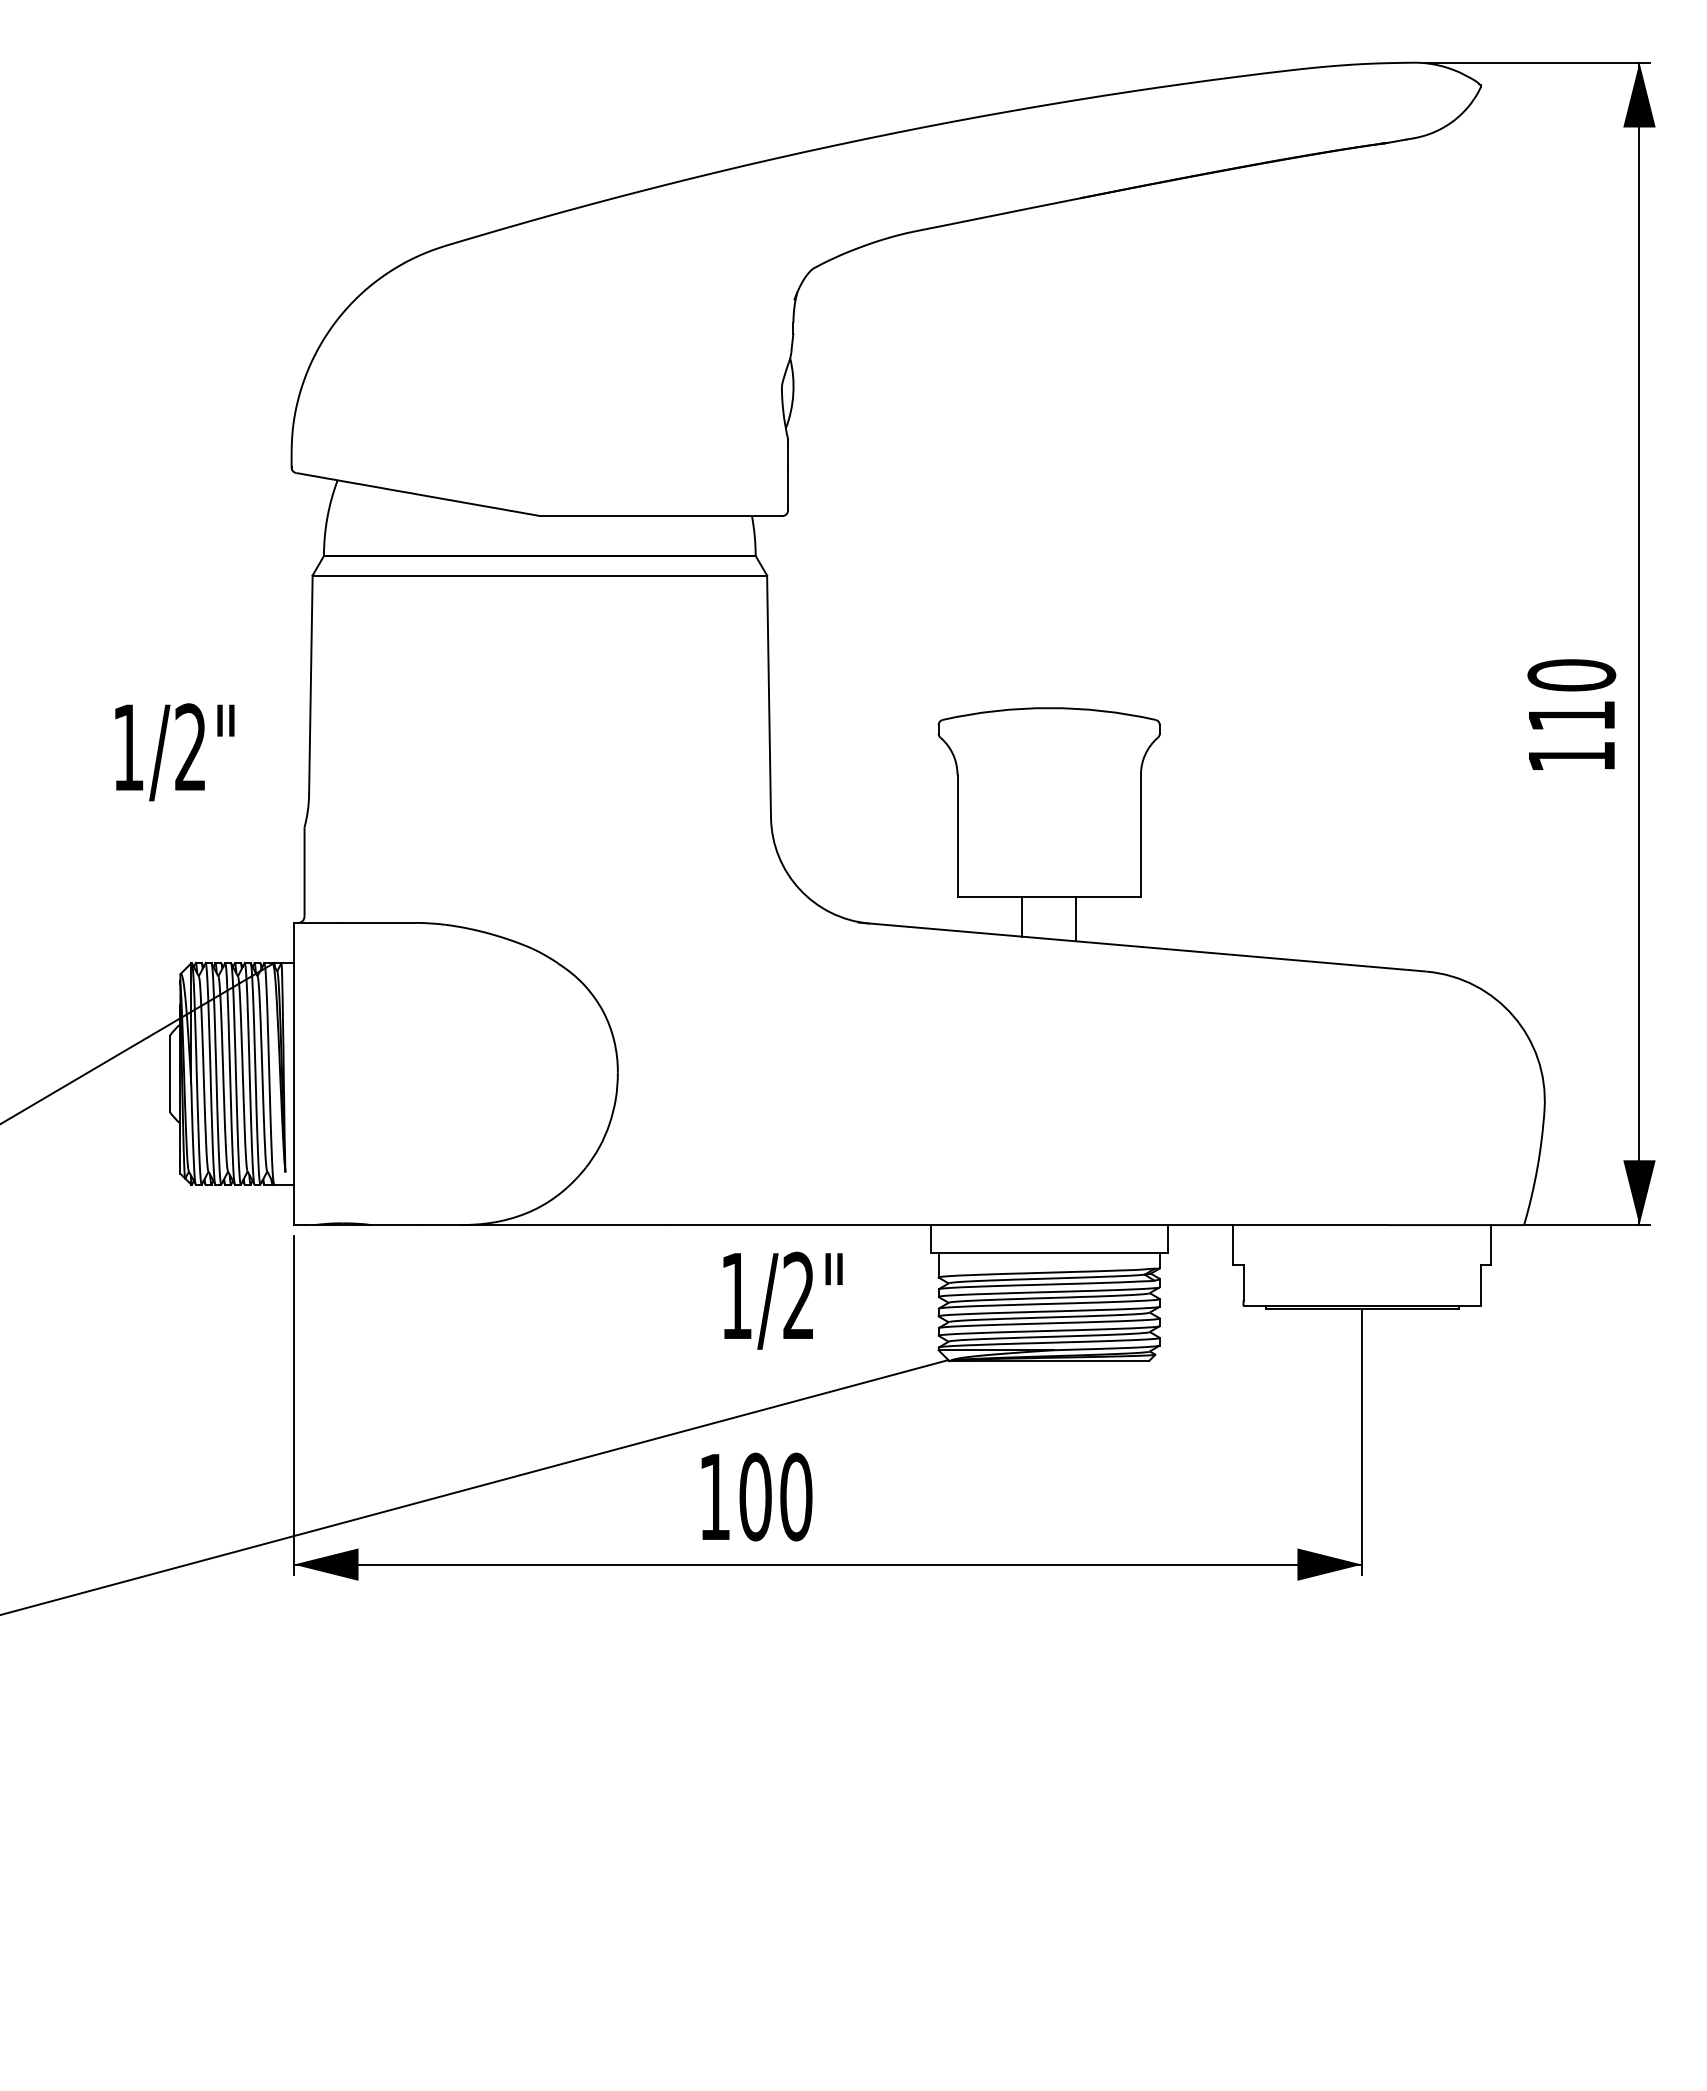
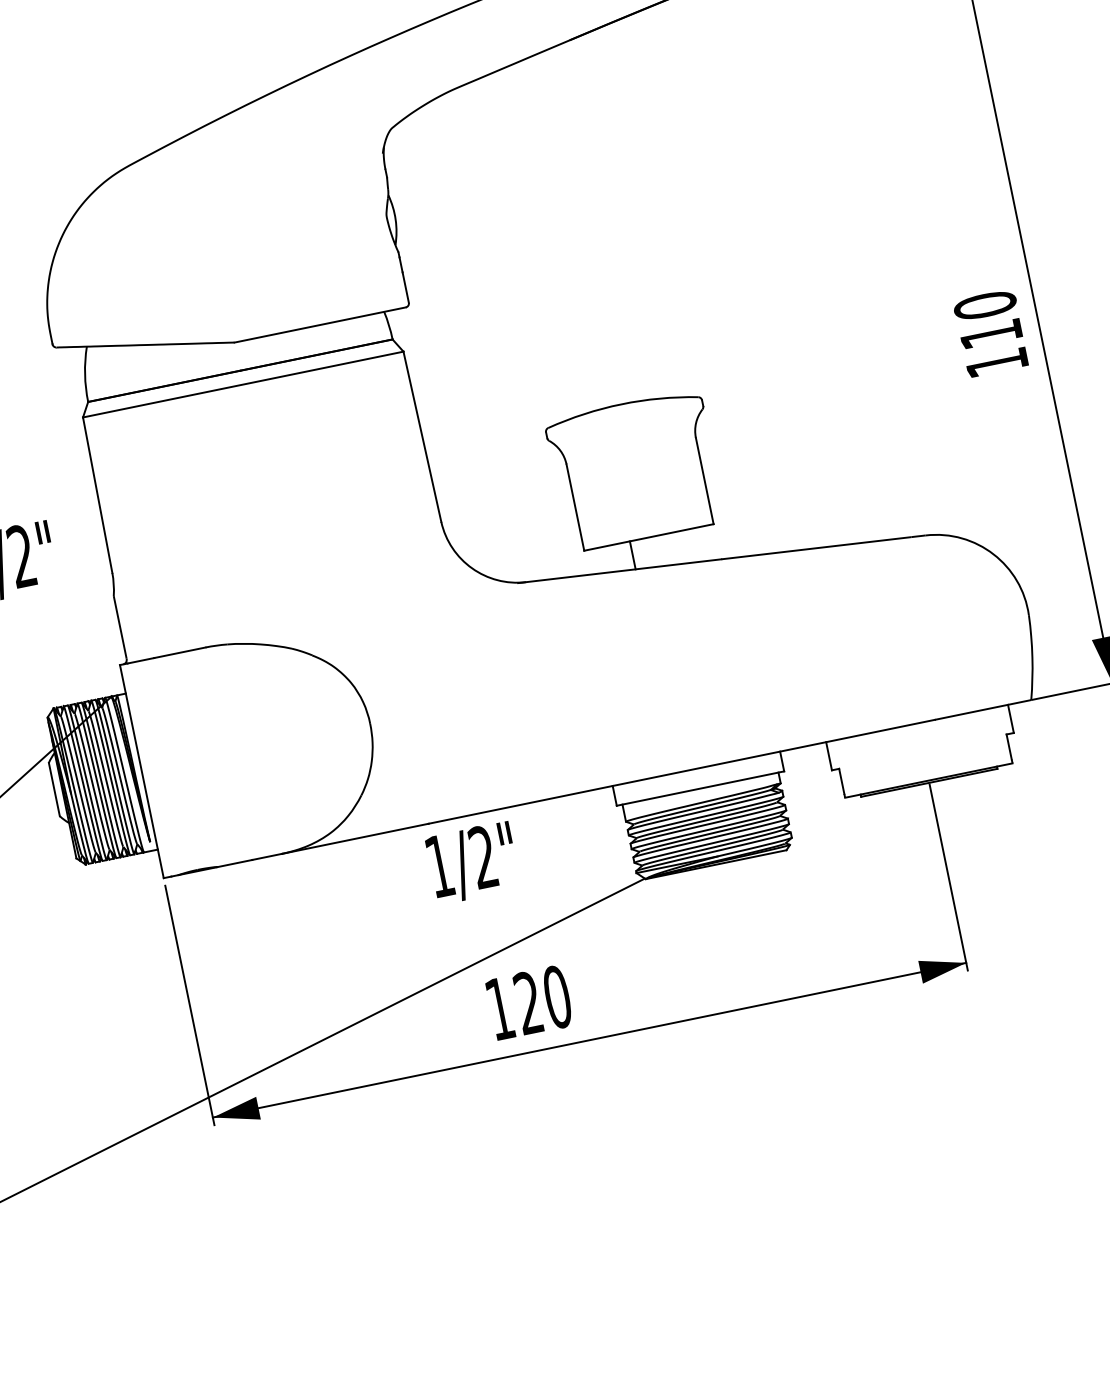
line: (1076, 918) -> (671, 548), removed
text: (782, 1300) -> (472, 862), moved
text: (755, 1496) -> (528, 1002), 100 -> 120

